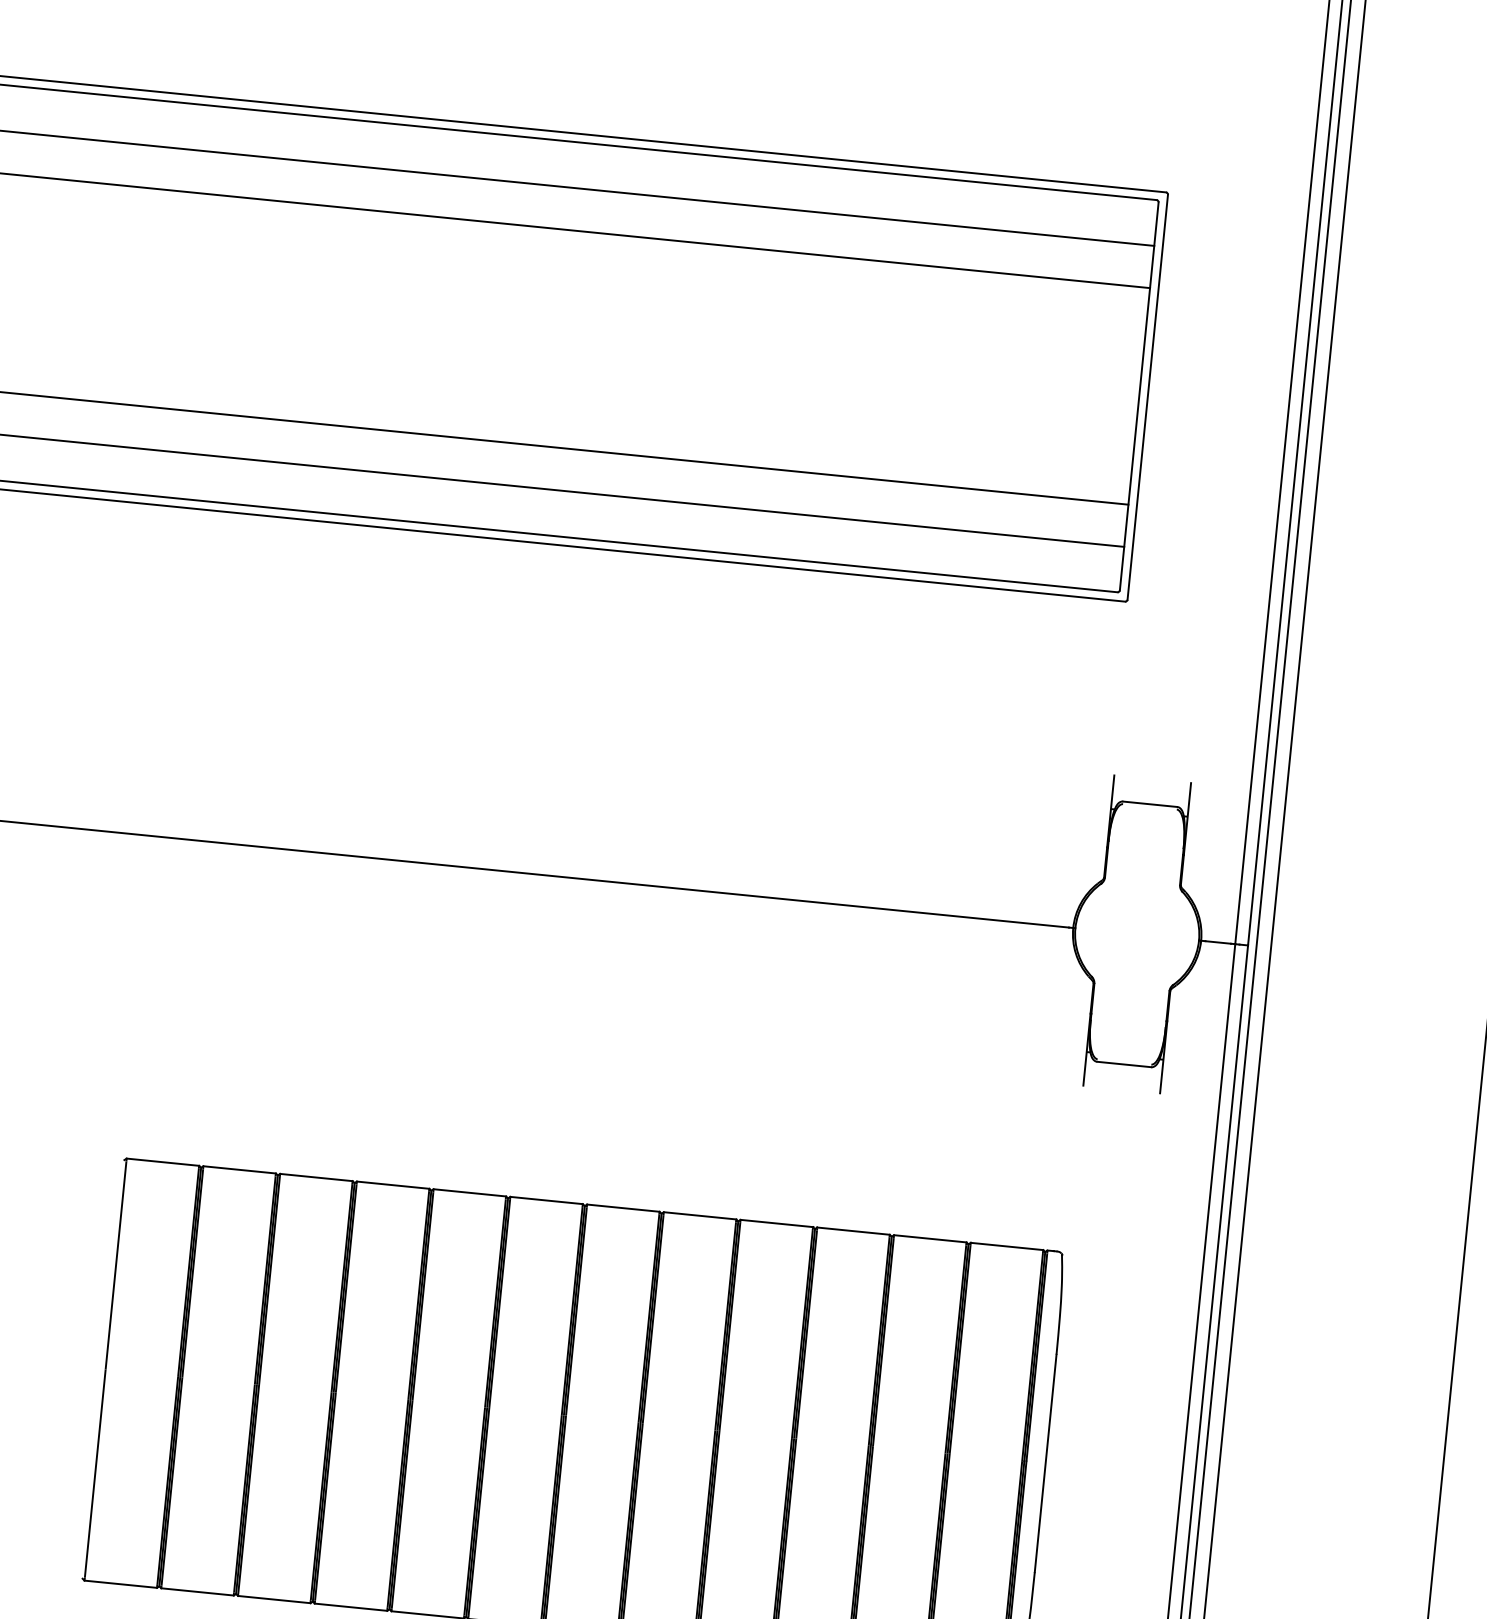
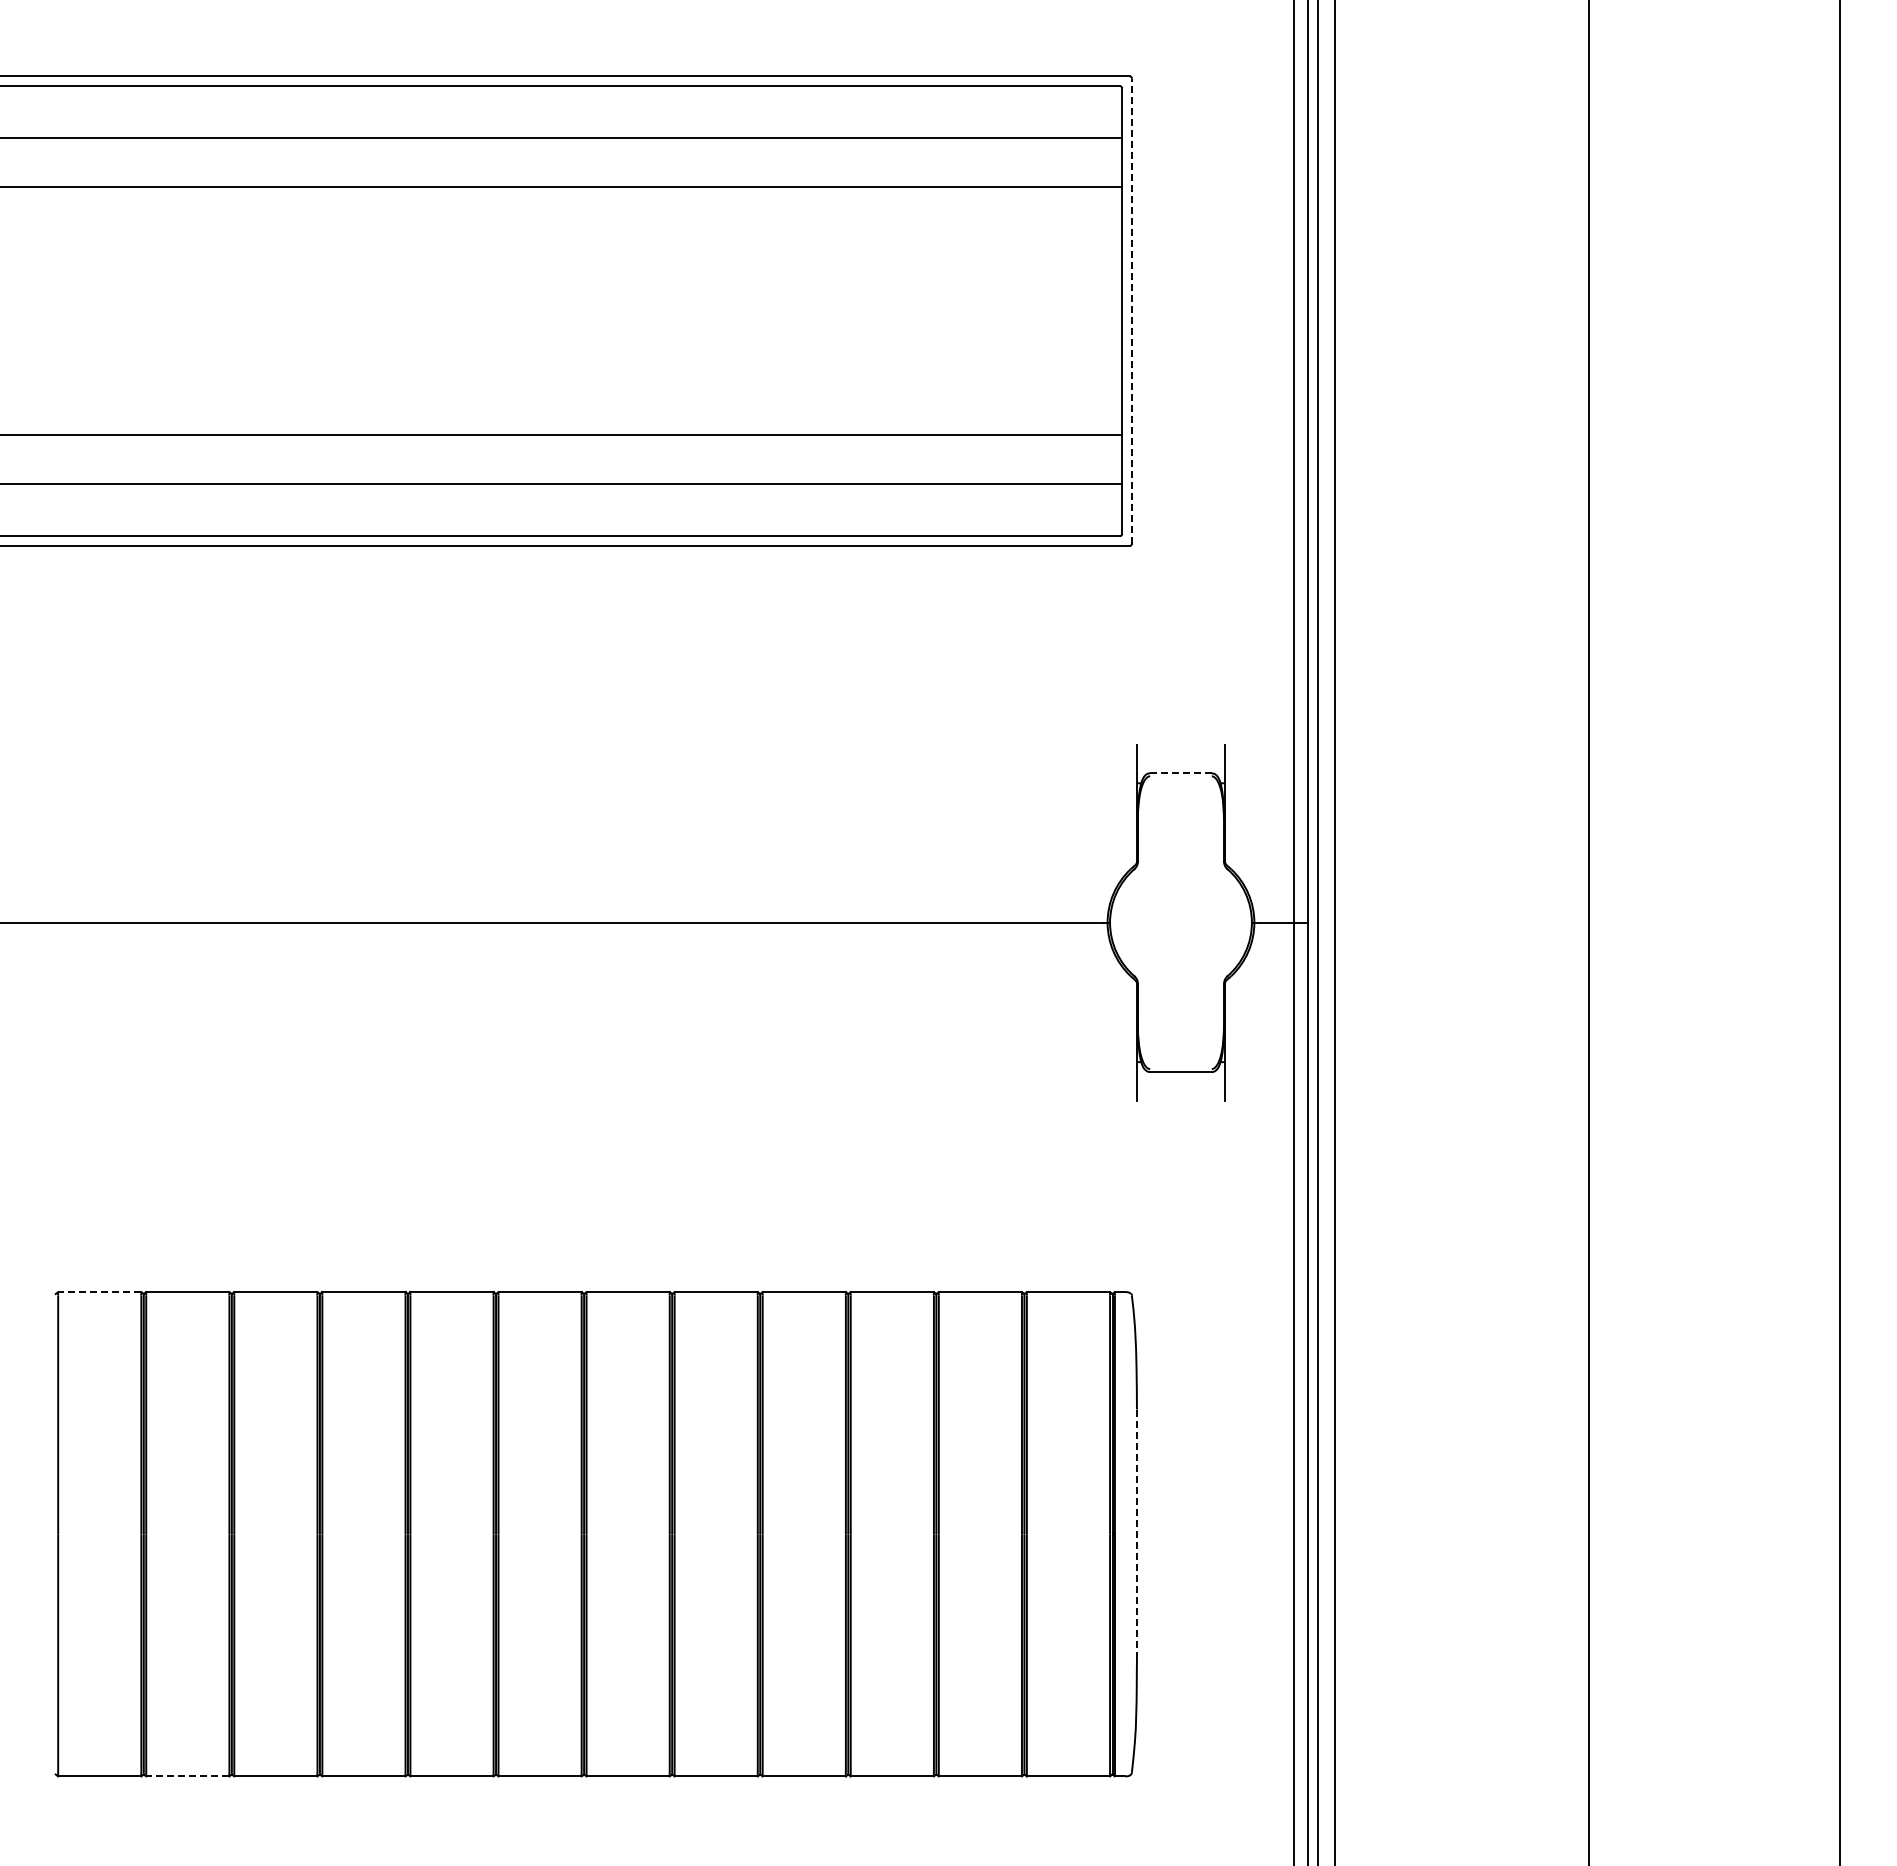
line: (1148, 396) -> (1132, 310), solid -> dashed
line: (1149, 804) -> (1180, 773), solid -> dashed
line: (162, 1162) -> (99, 1292), solid -> dashed
line: (1045, 1463) -> (1136, 1534), solid -> dashed
line: (197, 1591) -> (187, 1776), solid -> dashed

